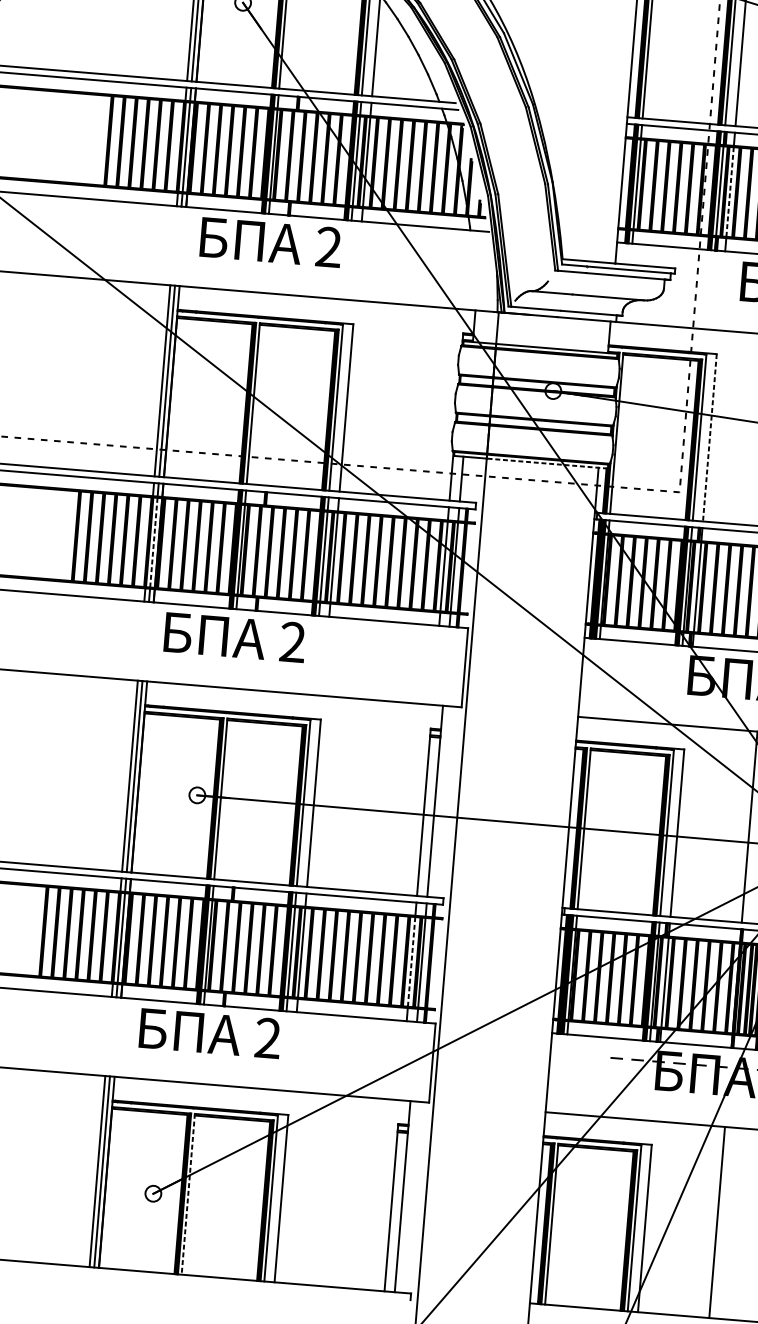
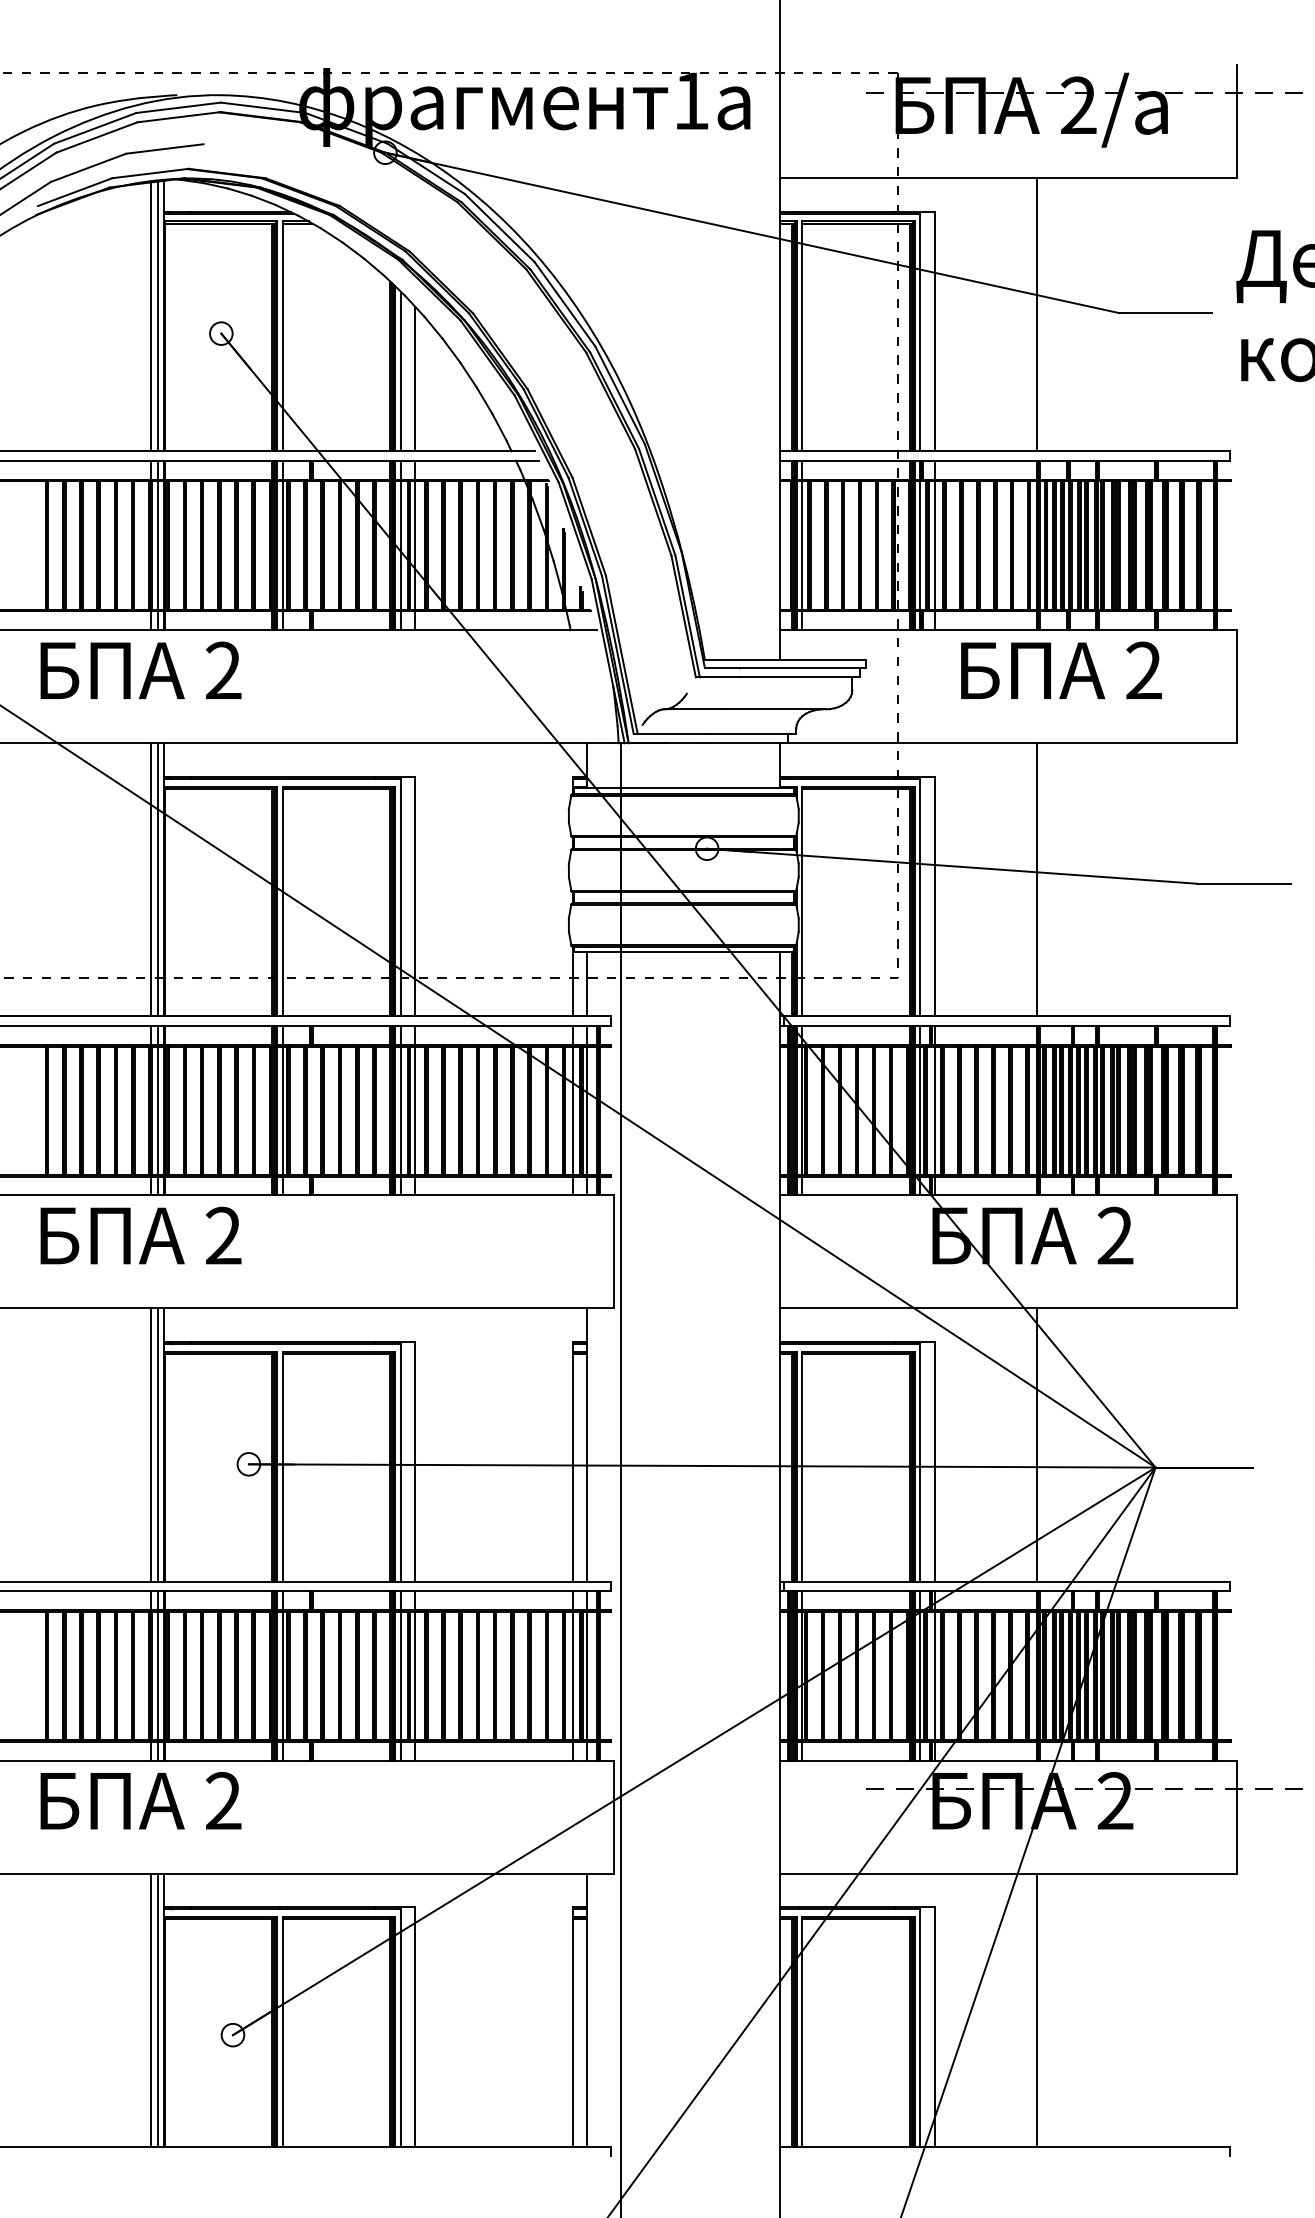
line: (729, 192) -> (934, 545), dashed -> solid
text: (270, 241) -> (140, 669), moved
line: (709, 437) -> (934, 896), dashed -> solid
line: (547, 463) -> (707, 952), dashed -> solid
line: (153, 542) -> (157, 1110), dashed -> solid
text: (234, 637) -> (140, 1235), moved
line: (411, 961) -> (572, 1675), dashed -> solid
text: (209, 1033) -> (140, 1800), moved
line: (188, 1194) -> (282, 2031), dashed -> solid

